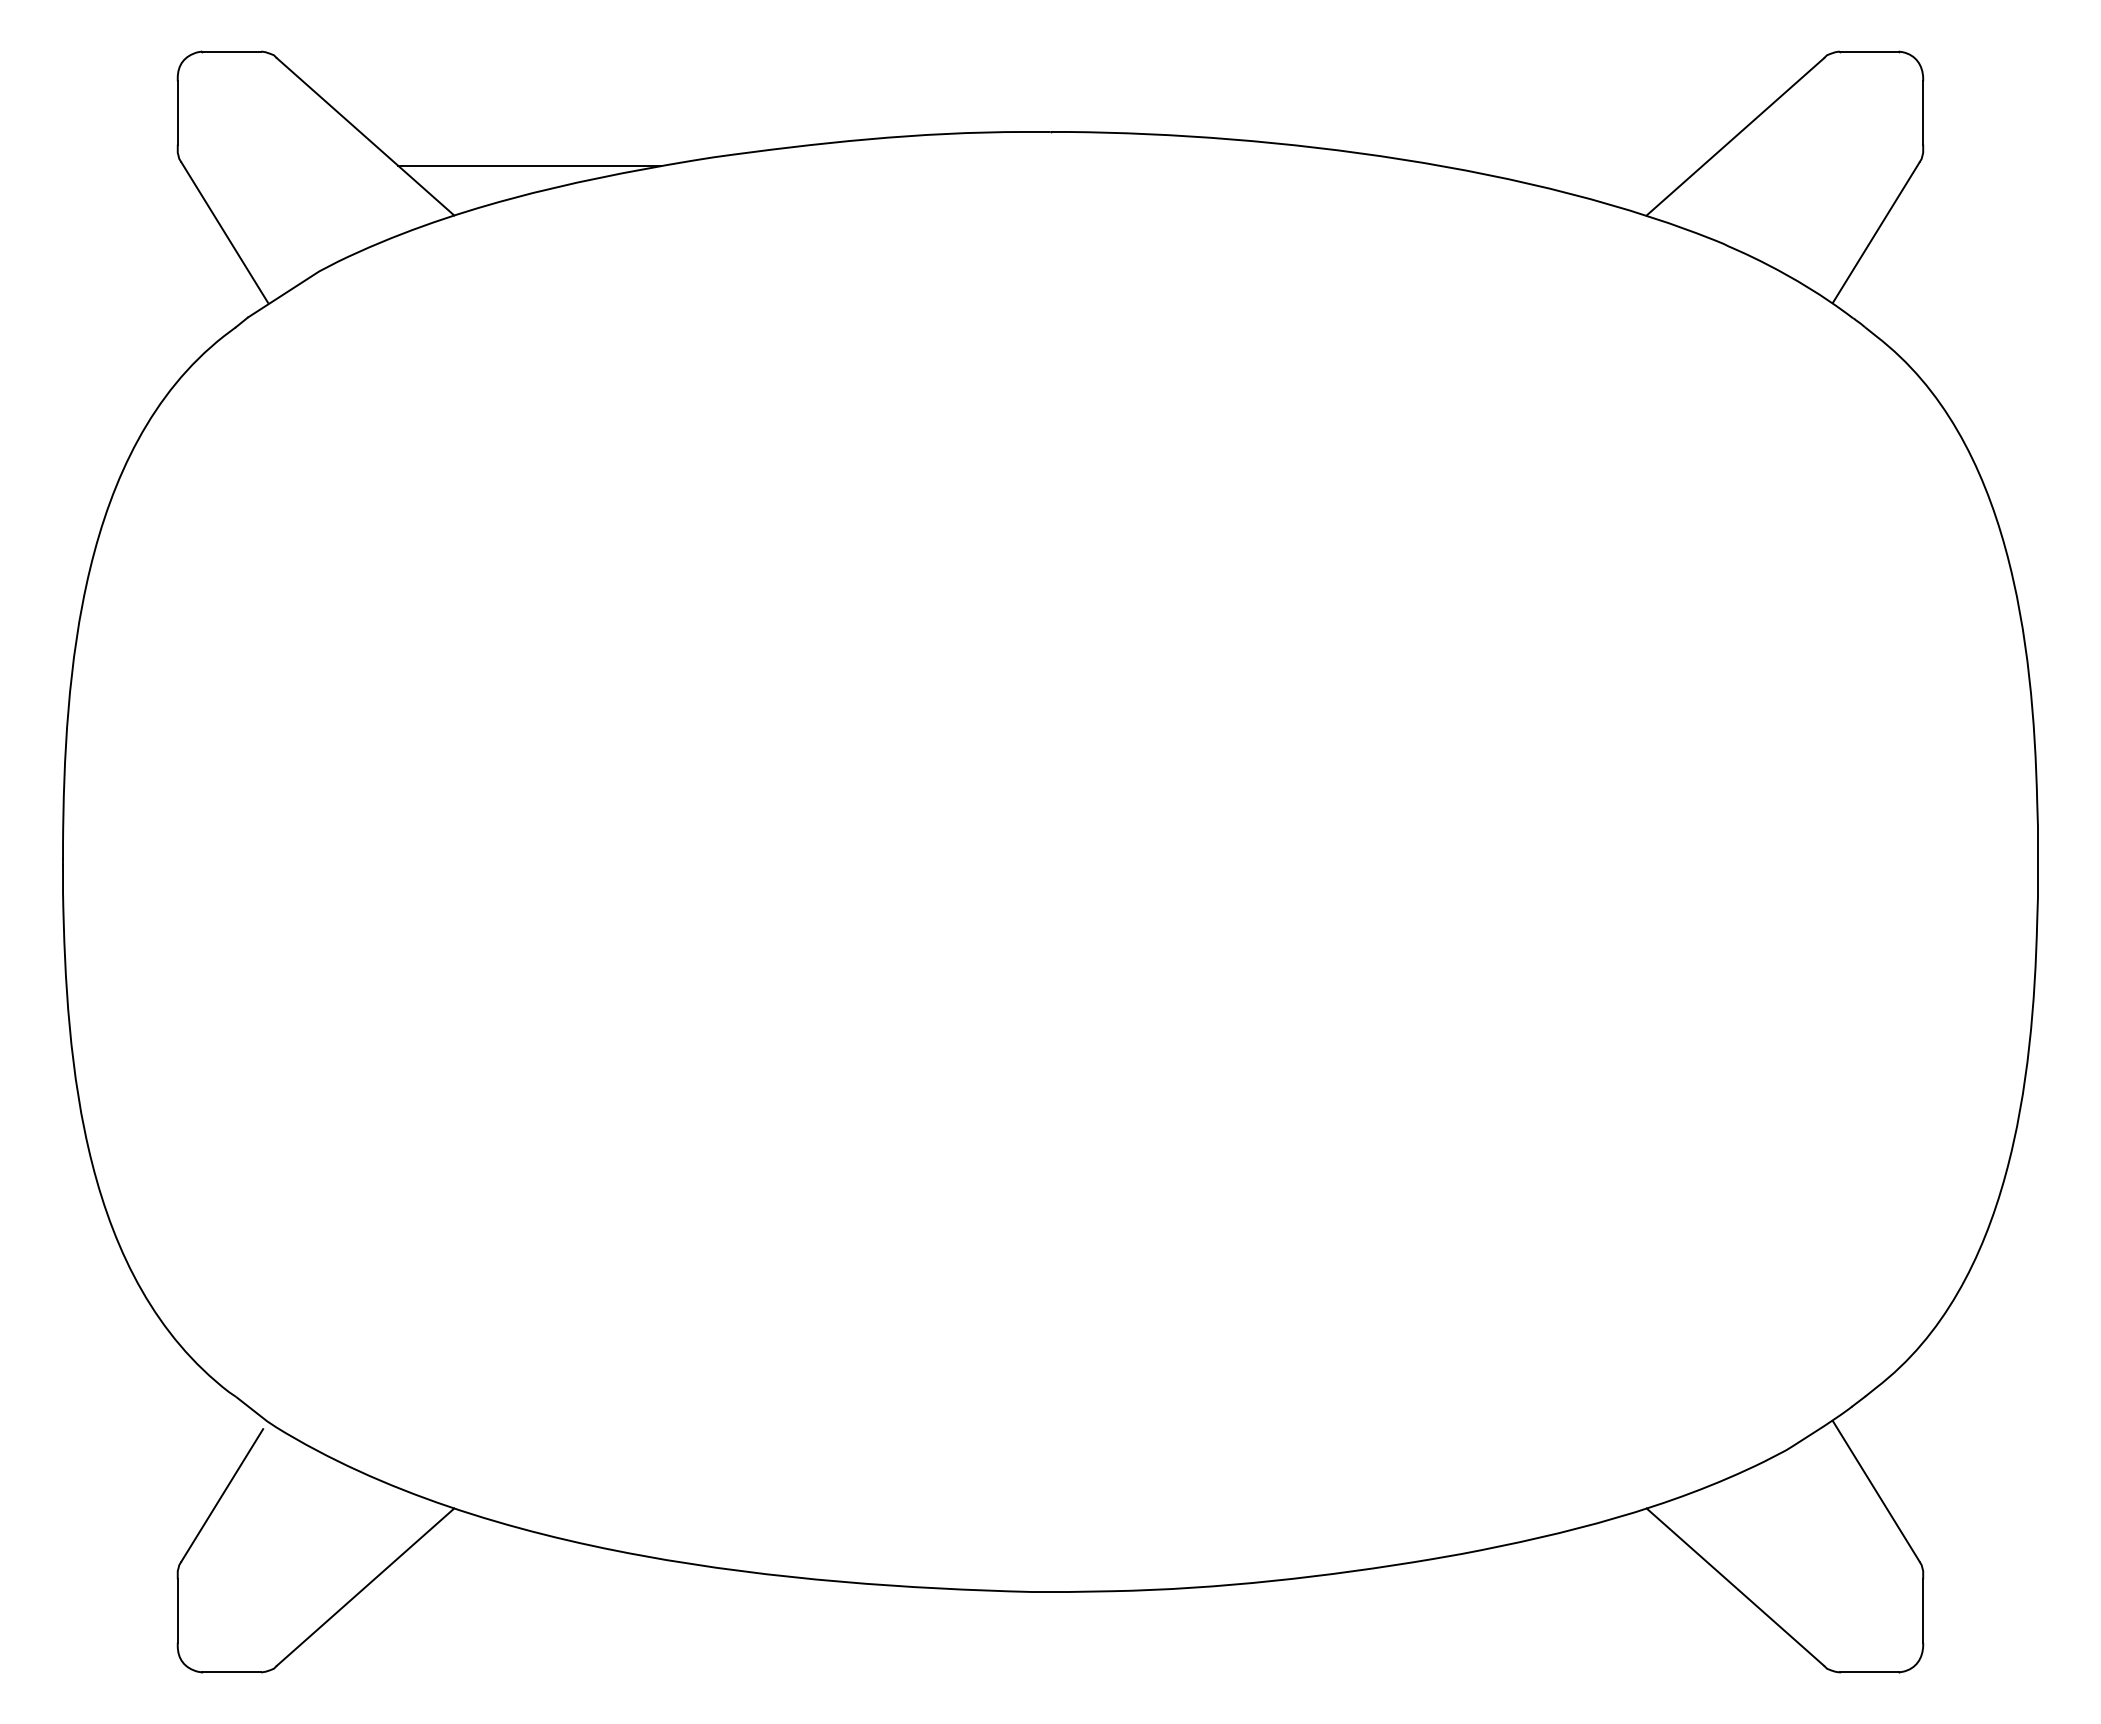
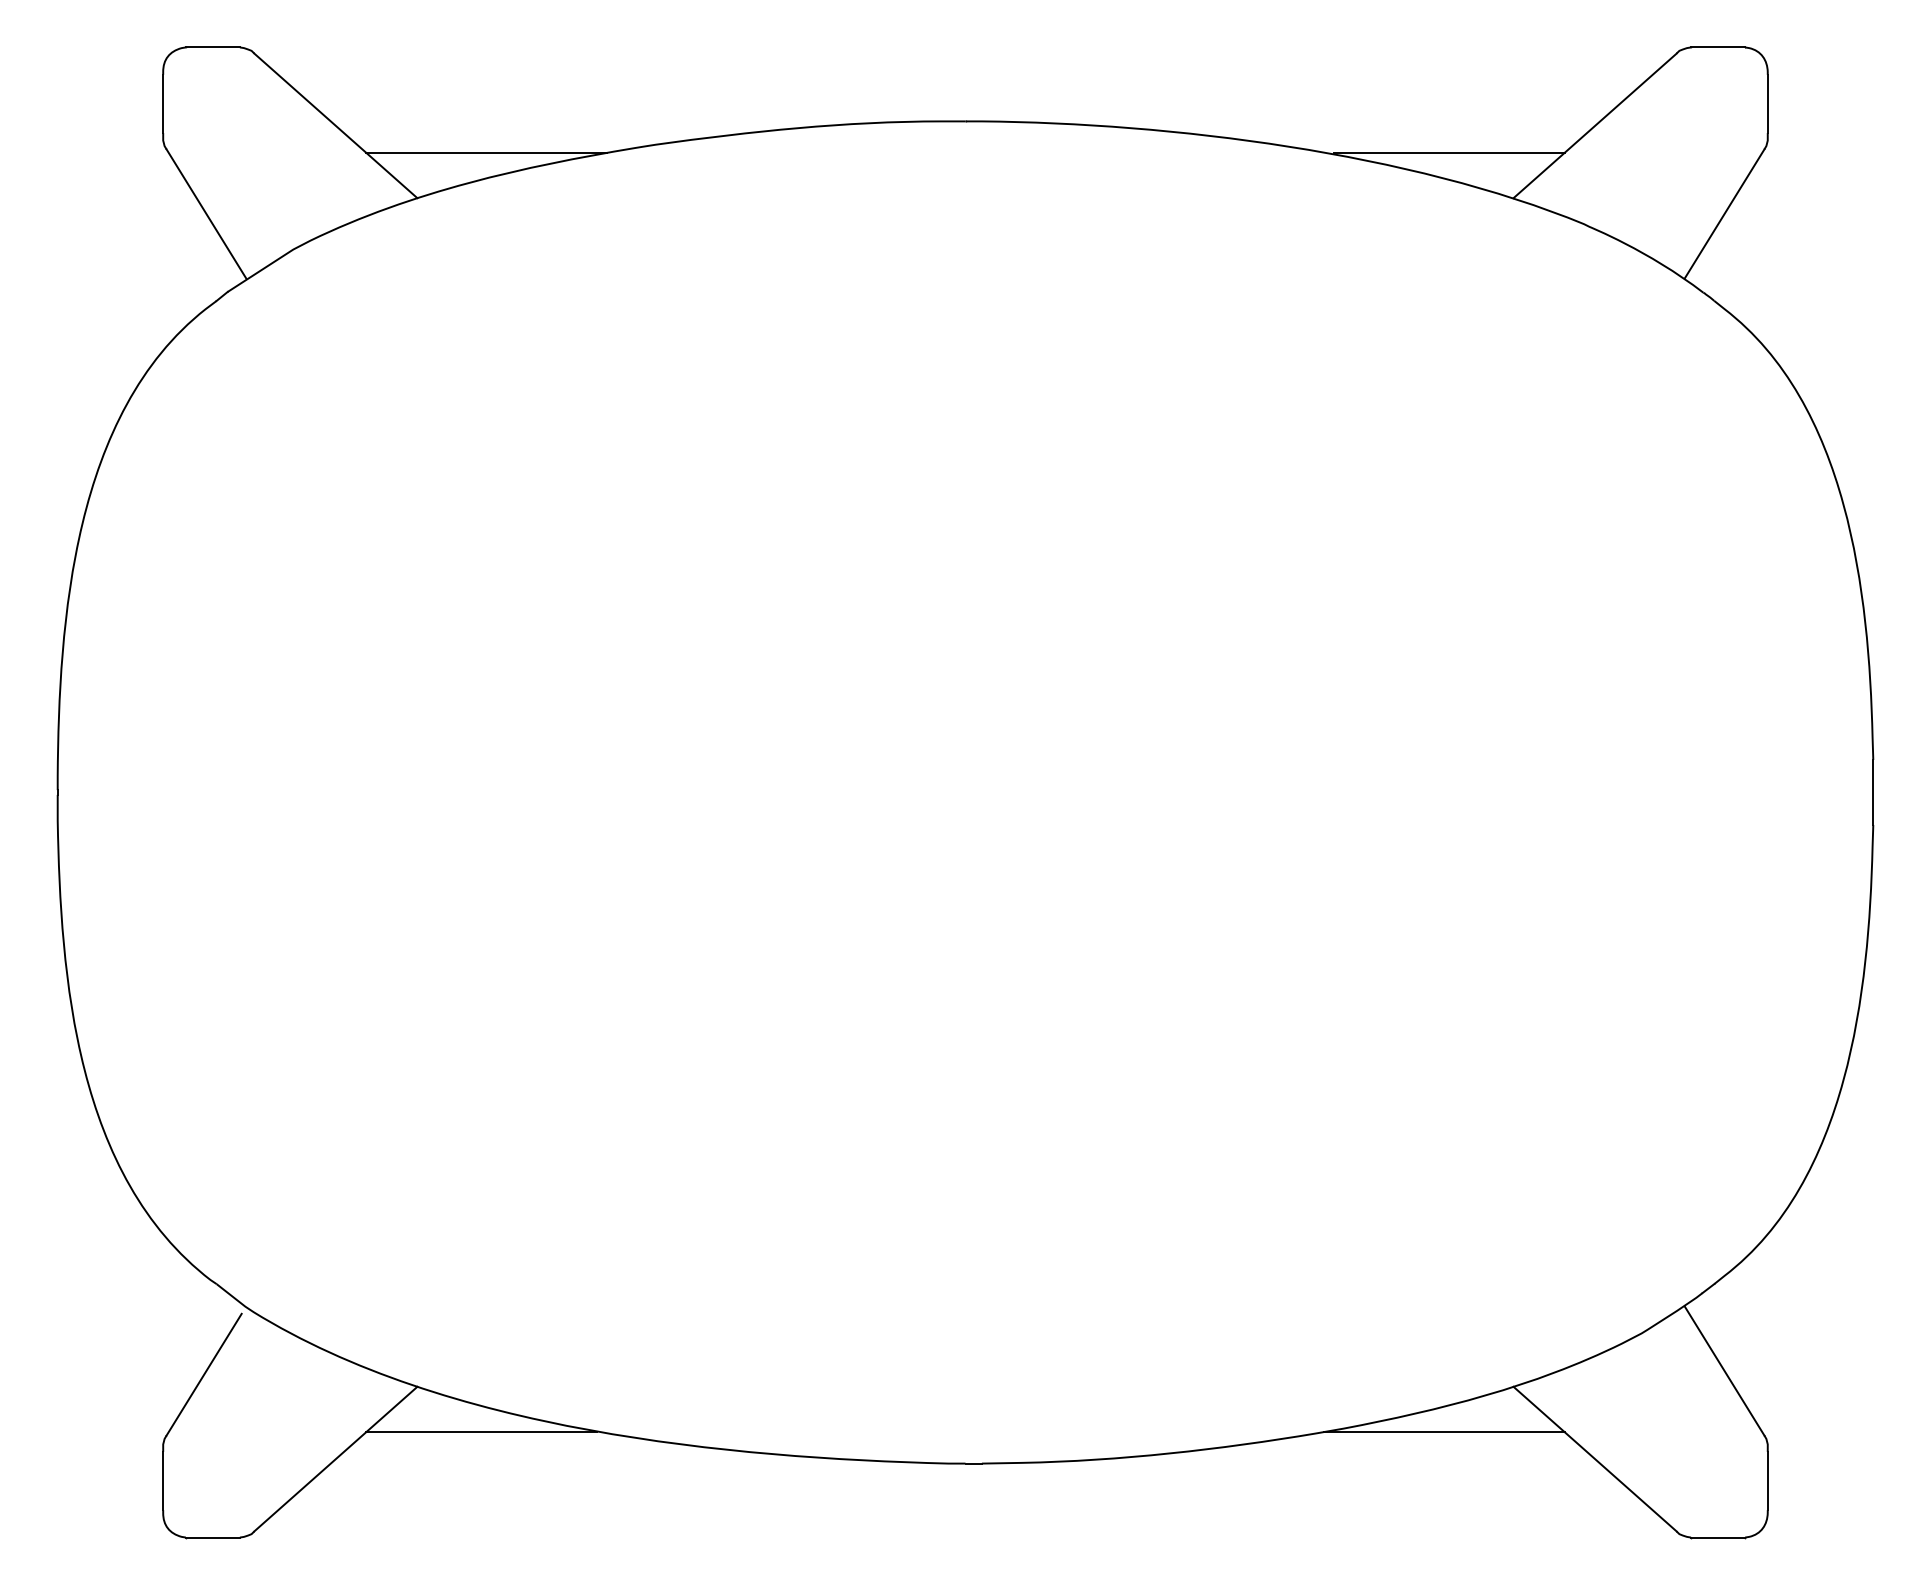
line: (1576, 166) -> (1449, 153), added
line: (523, 1557) -> (481, 1431), added
line: (1571, 1557) -> (1444, 1431), added

